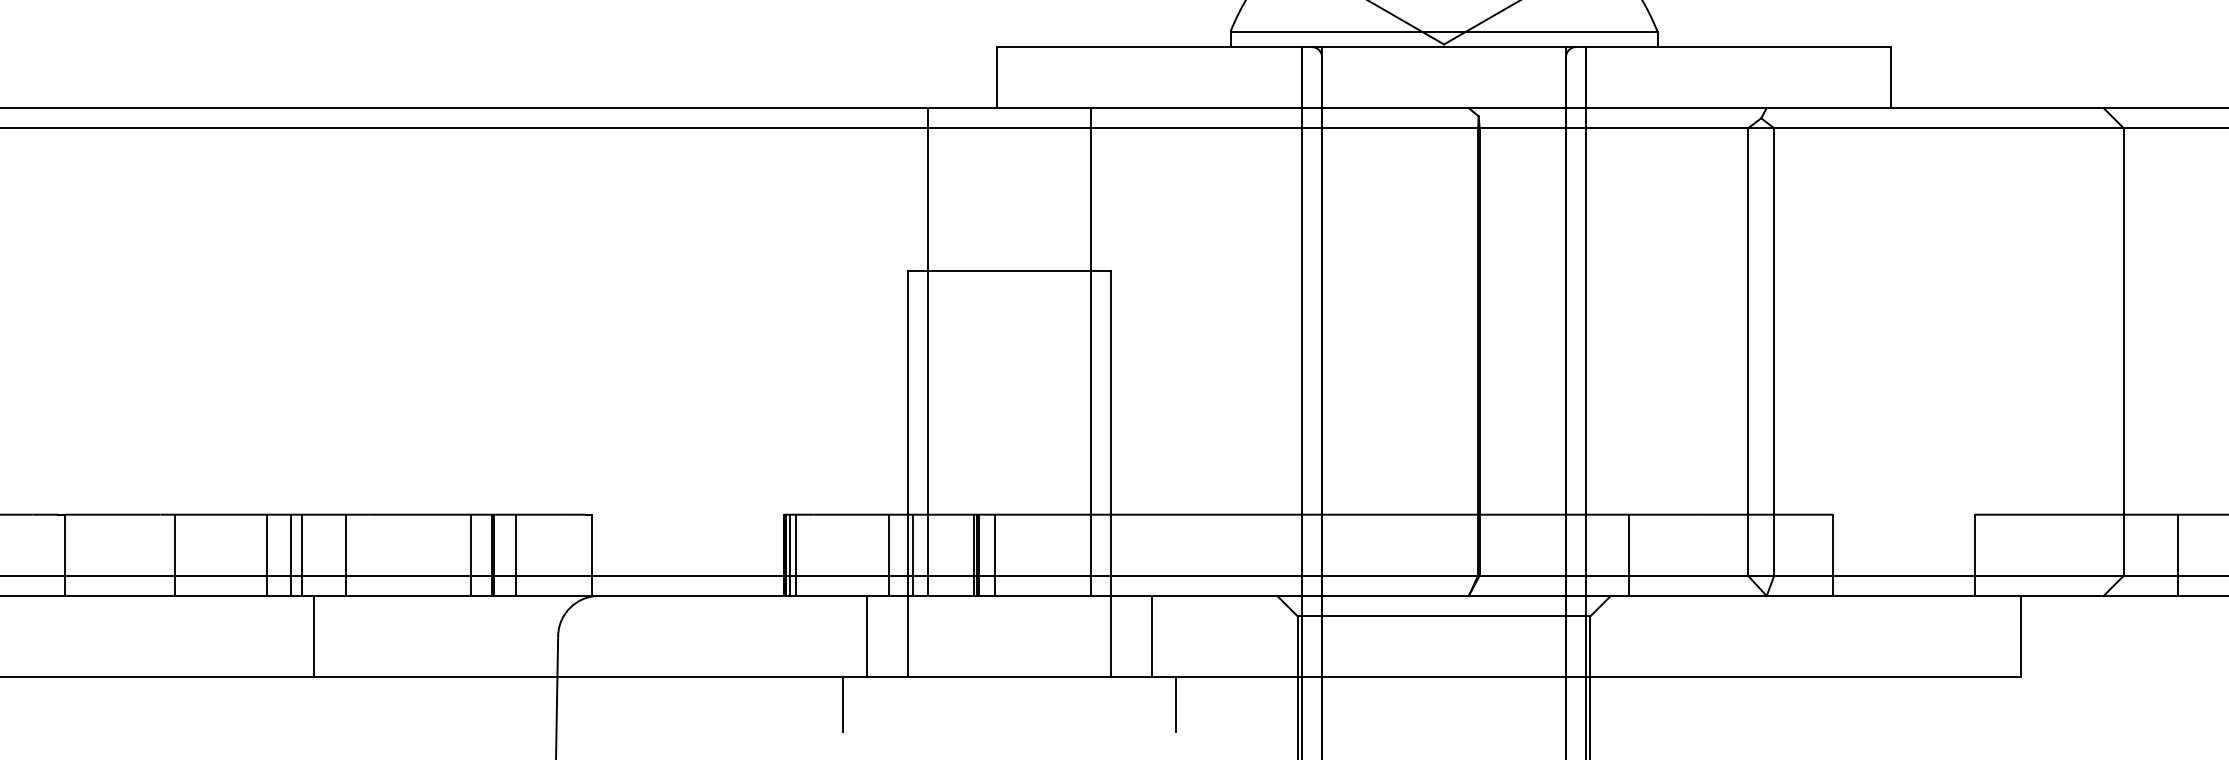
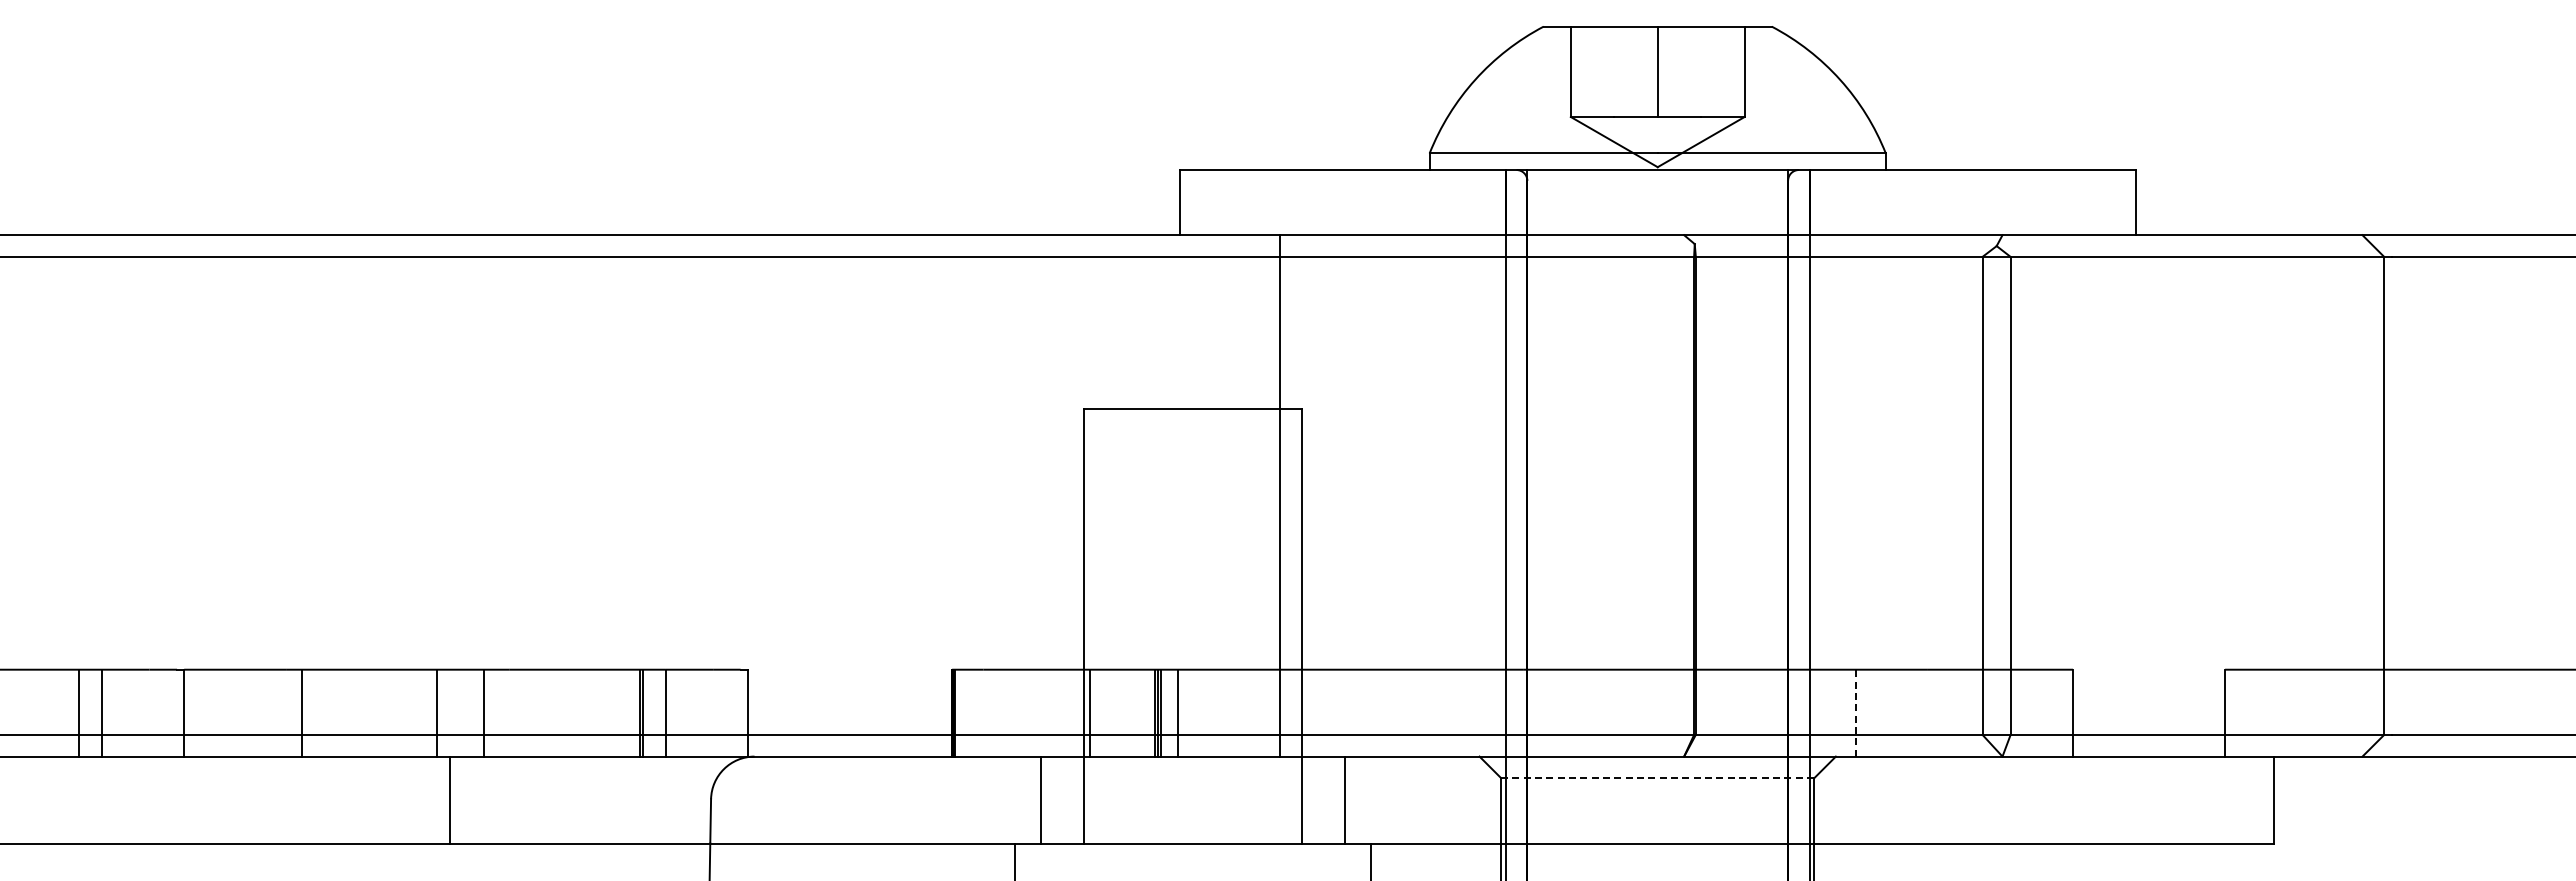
line: (928, 351) -> (1106, 495), removed
line: (267, 554) -> (400, 712), removed
line: (290, 554) -> (425, 712), removed
line: (470, 554) -> (617, 712), removed
line: (790, 554) -> (959, 712), removed
line: (796, 554) -> (965, 712), removed
line: (888, 554) -> (1064, 712), removed
line: (1629, 554) -> (1855, 712), solid -> dashed
line: (2178, 554) -> (2442, 712), removed
line: (1443, 616) -> (1657, 778), solid -> dashed

